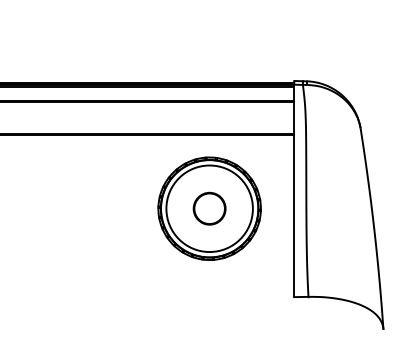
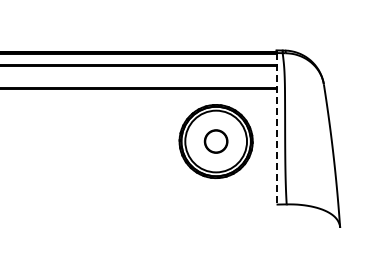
line: (294, 190) -> (276, 128), solid -> dashed

